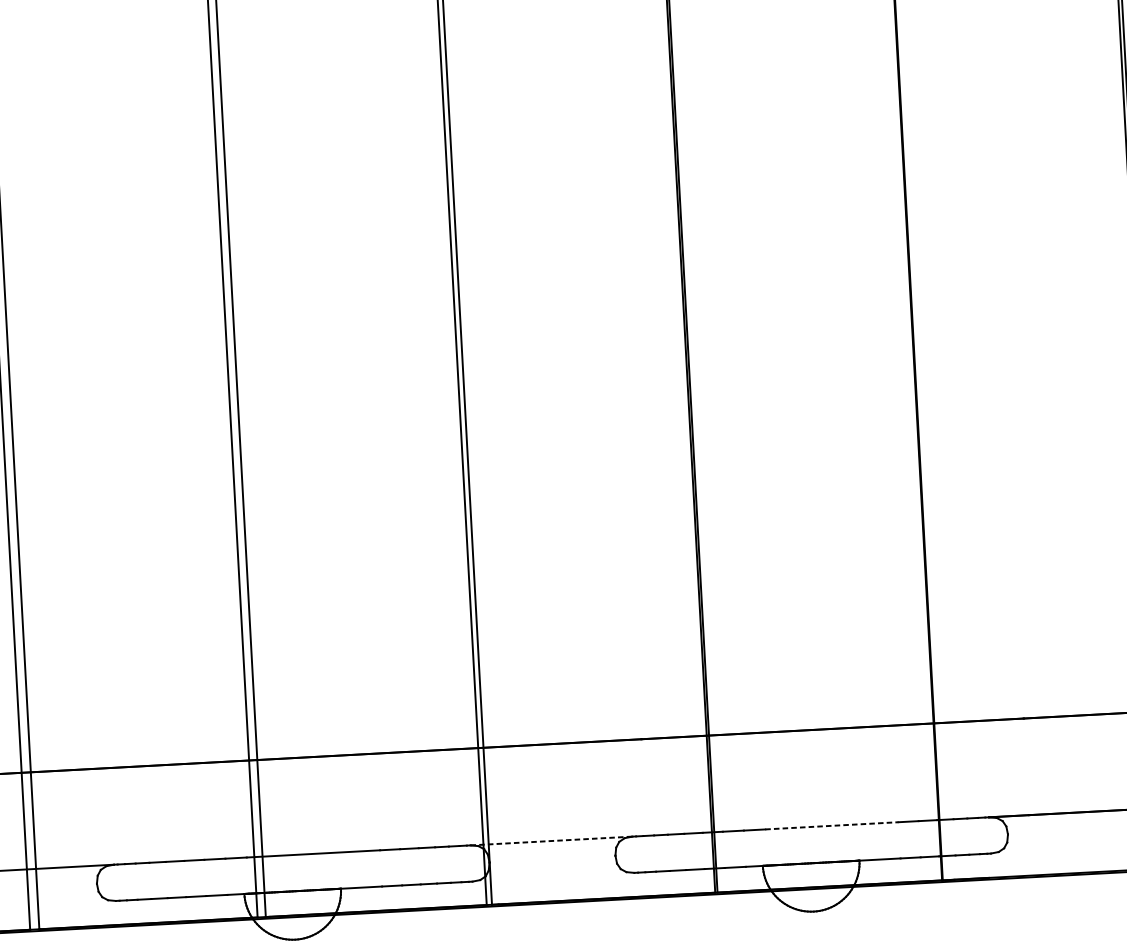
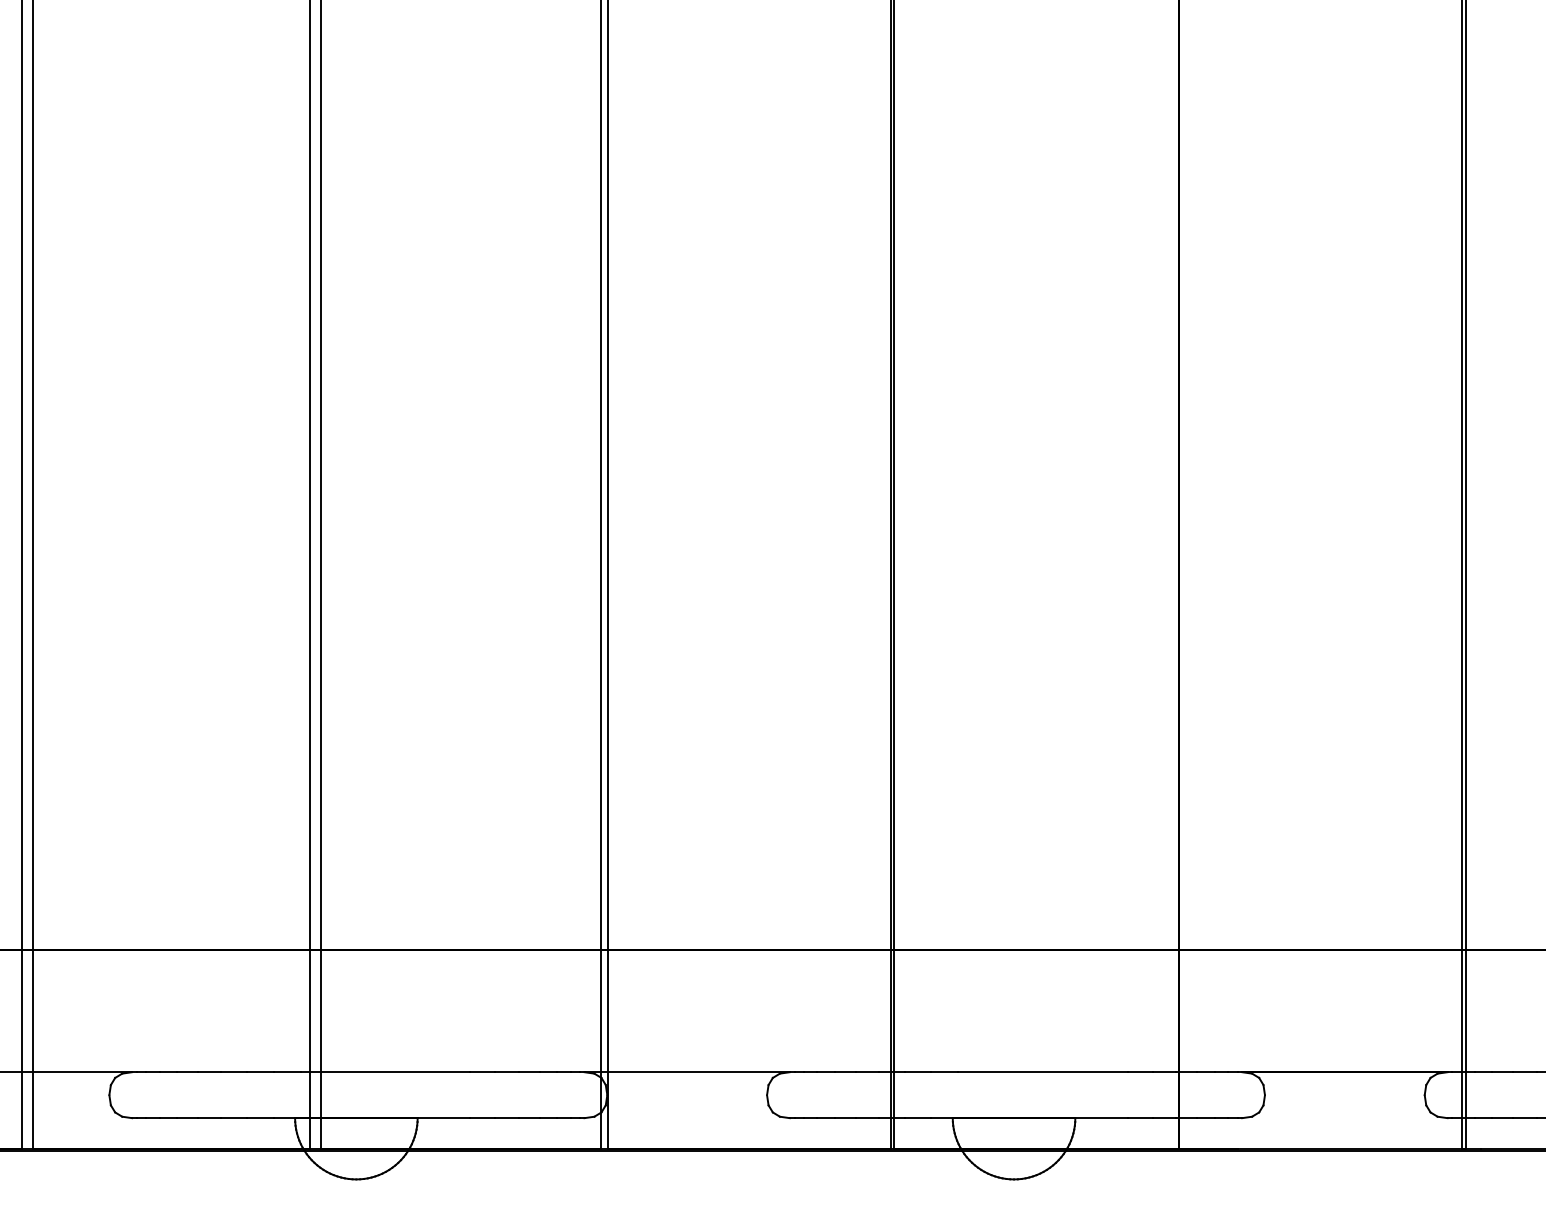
line: (831, 826) -> (1042, 1072), dashed -> solid
line: (551, 841) -> (687, 1072), dashed -> solid

